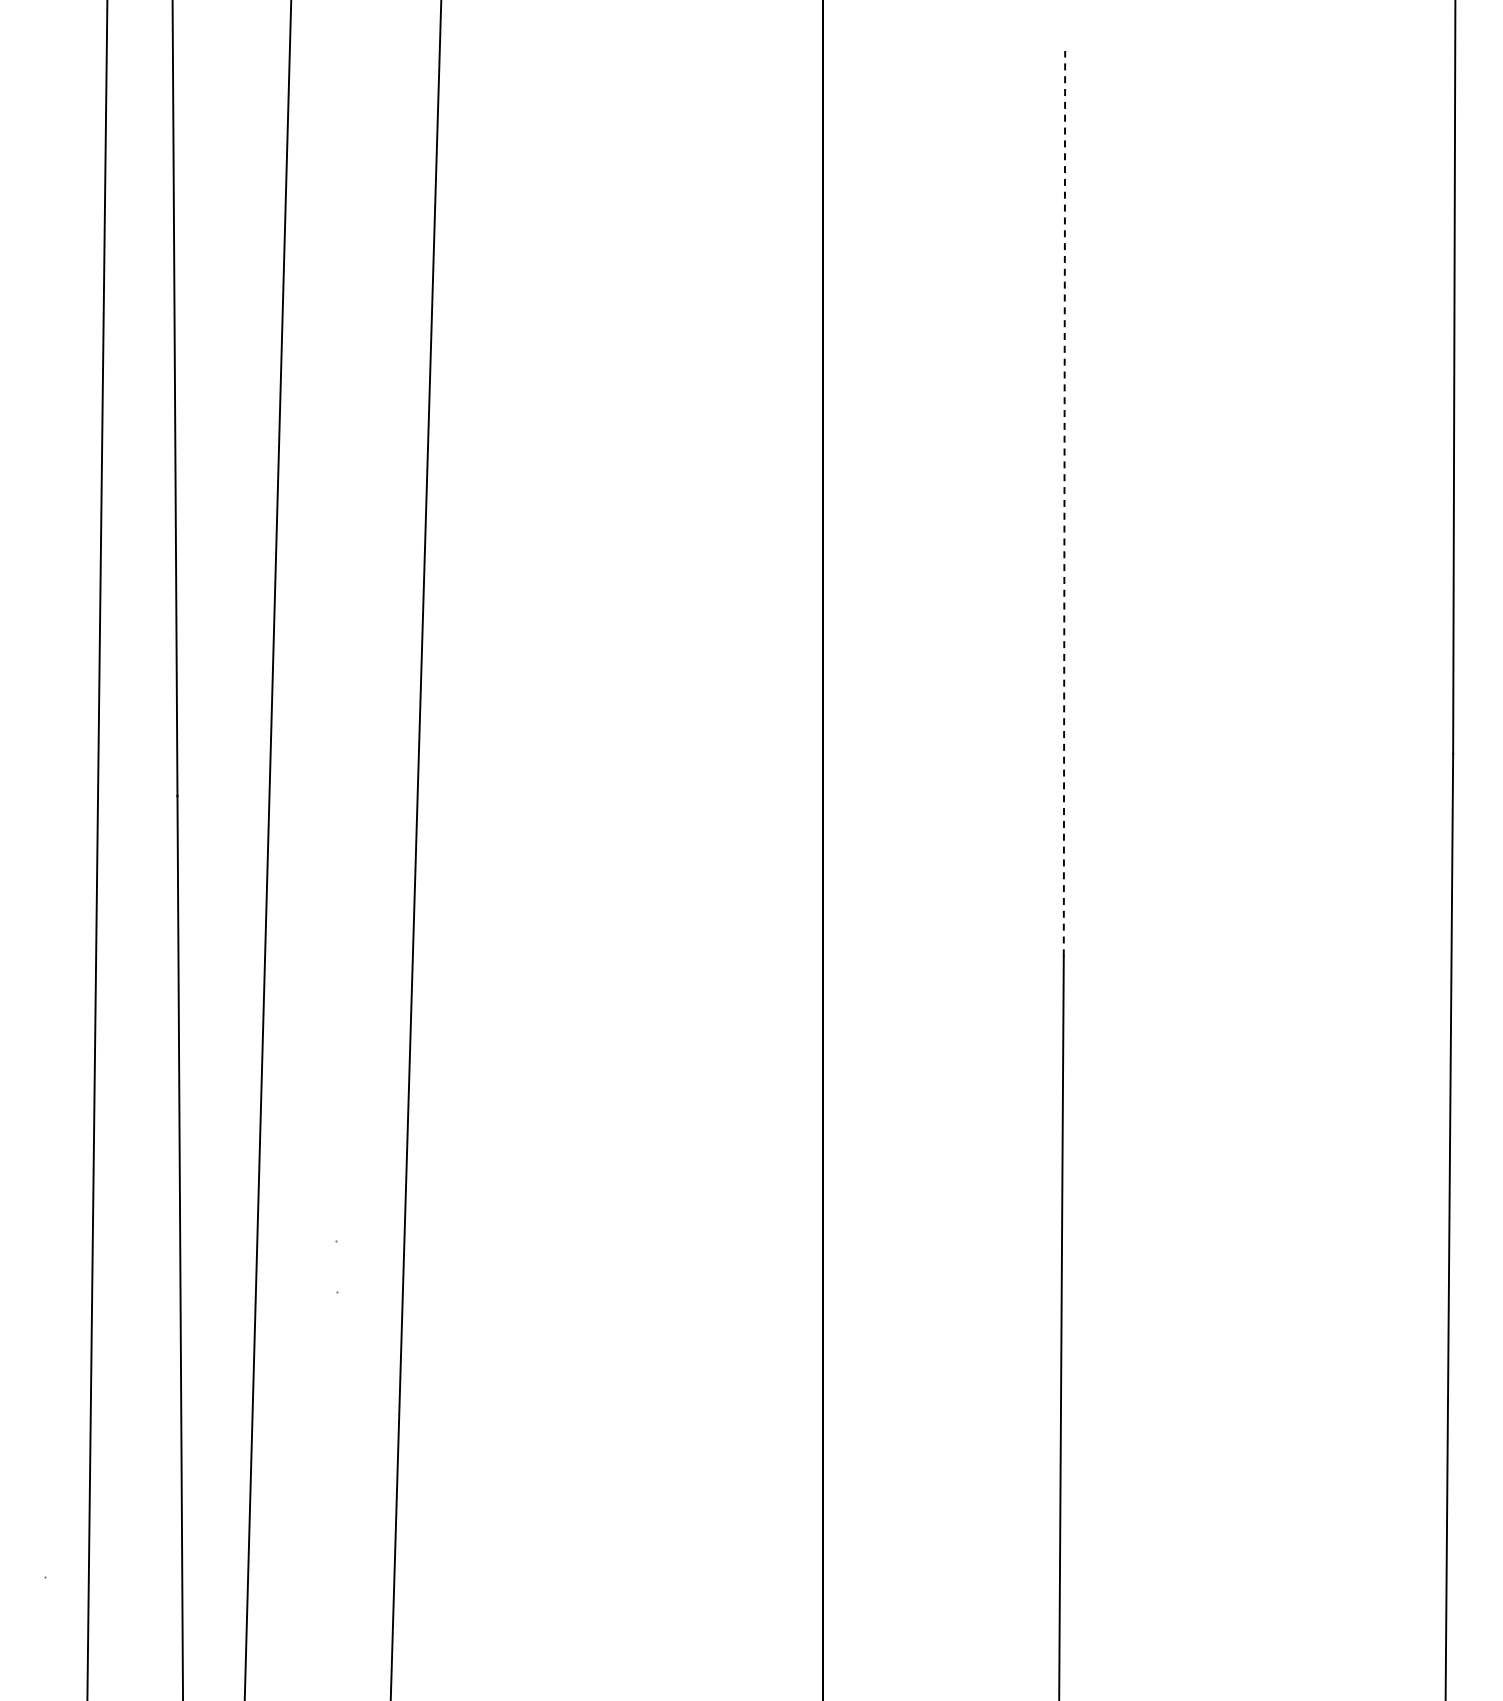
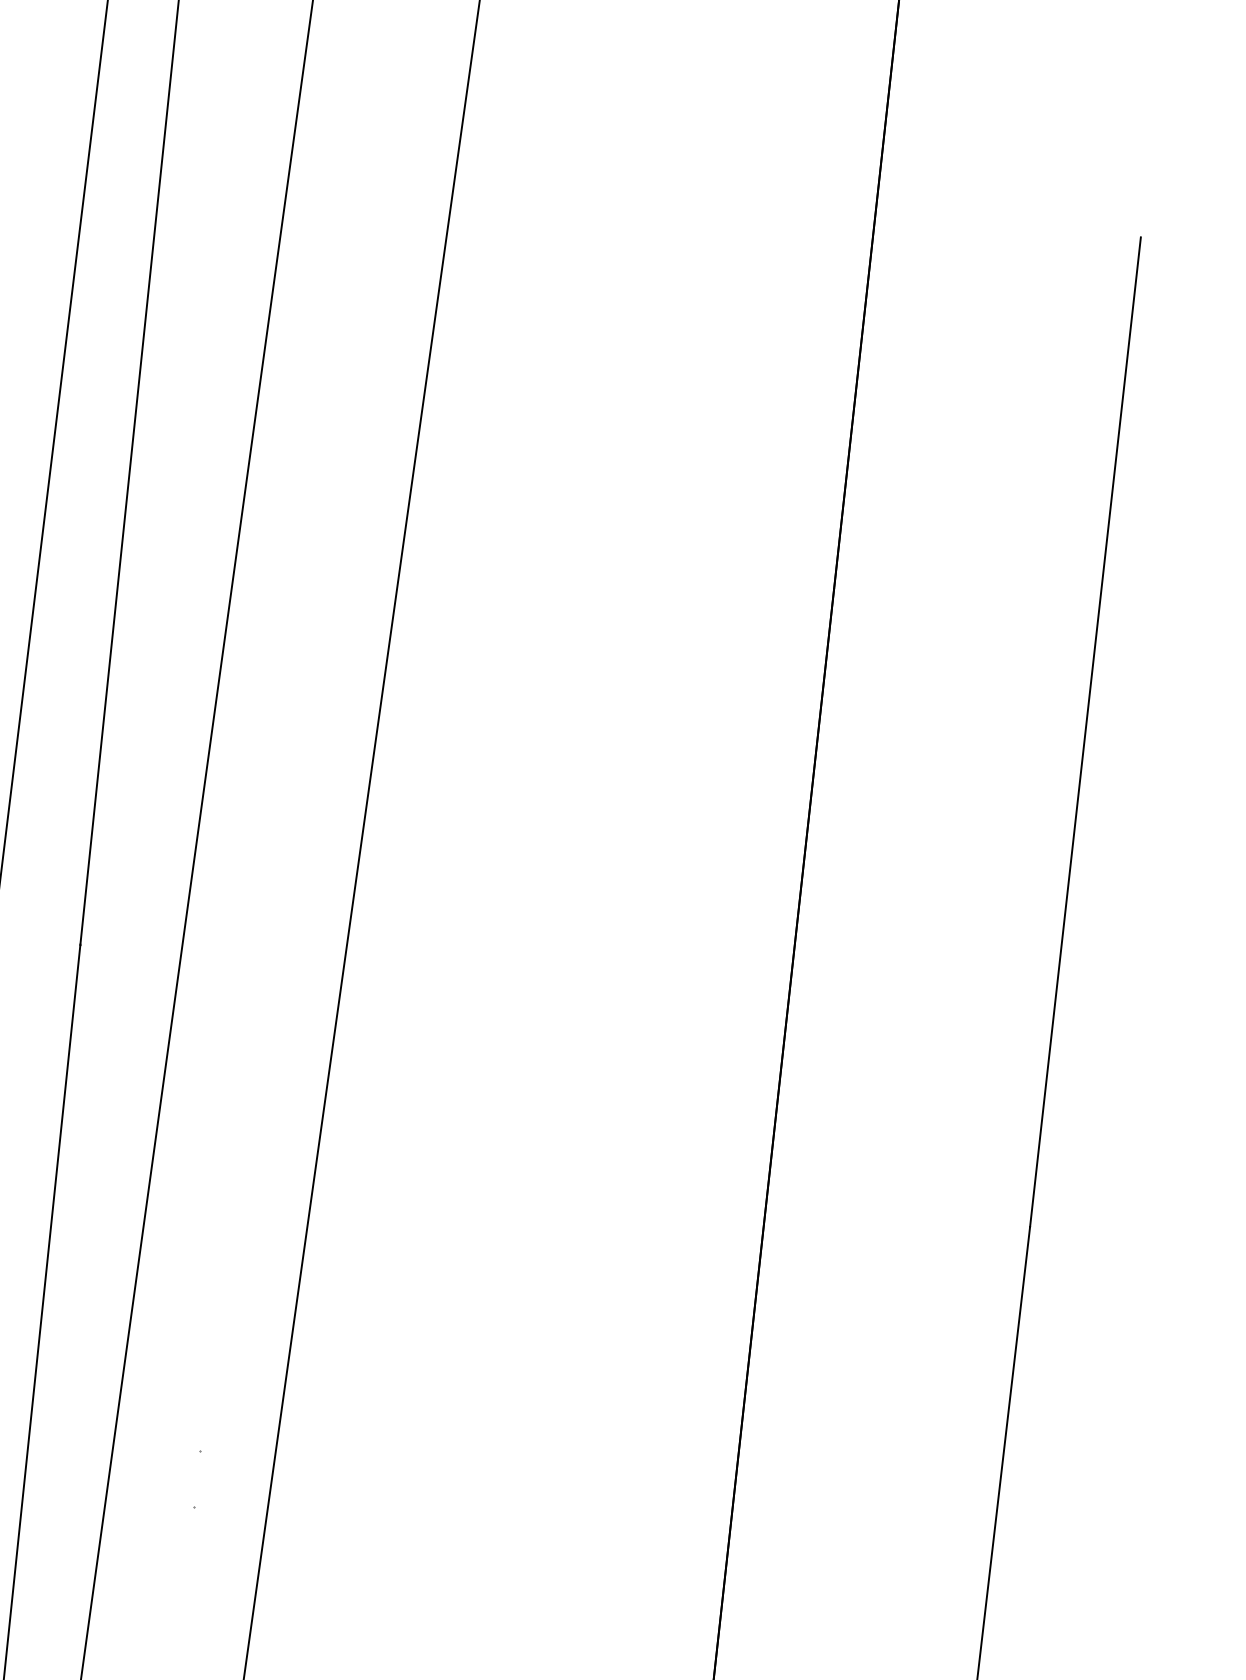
line: (1064, 503) -> (1085, 732), dashed -> solid

